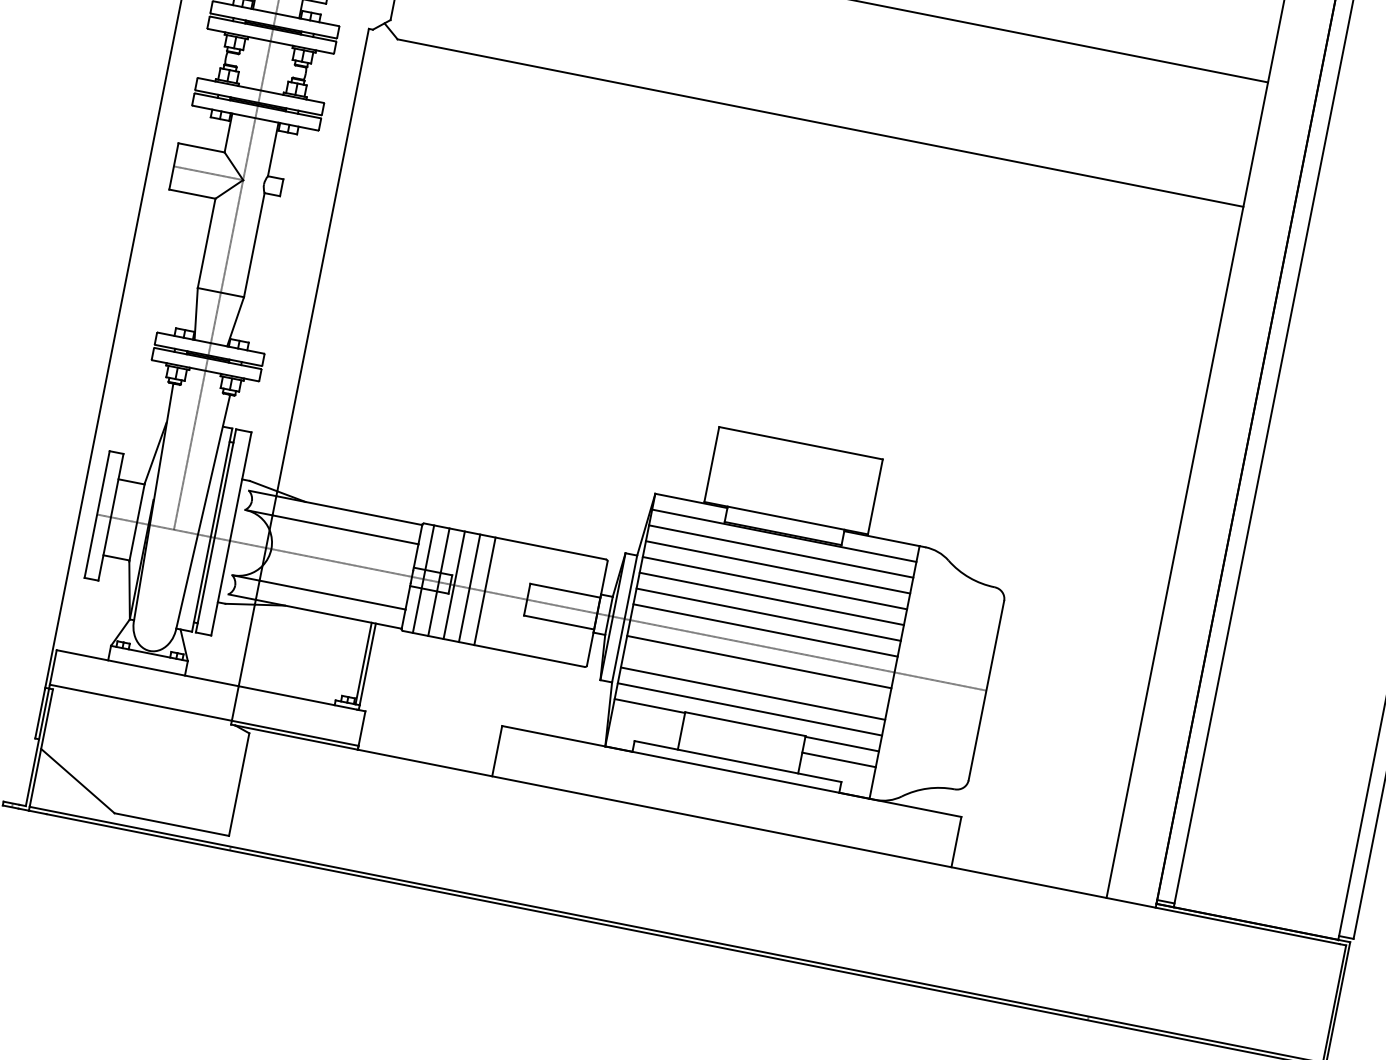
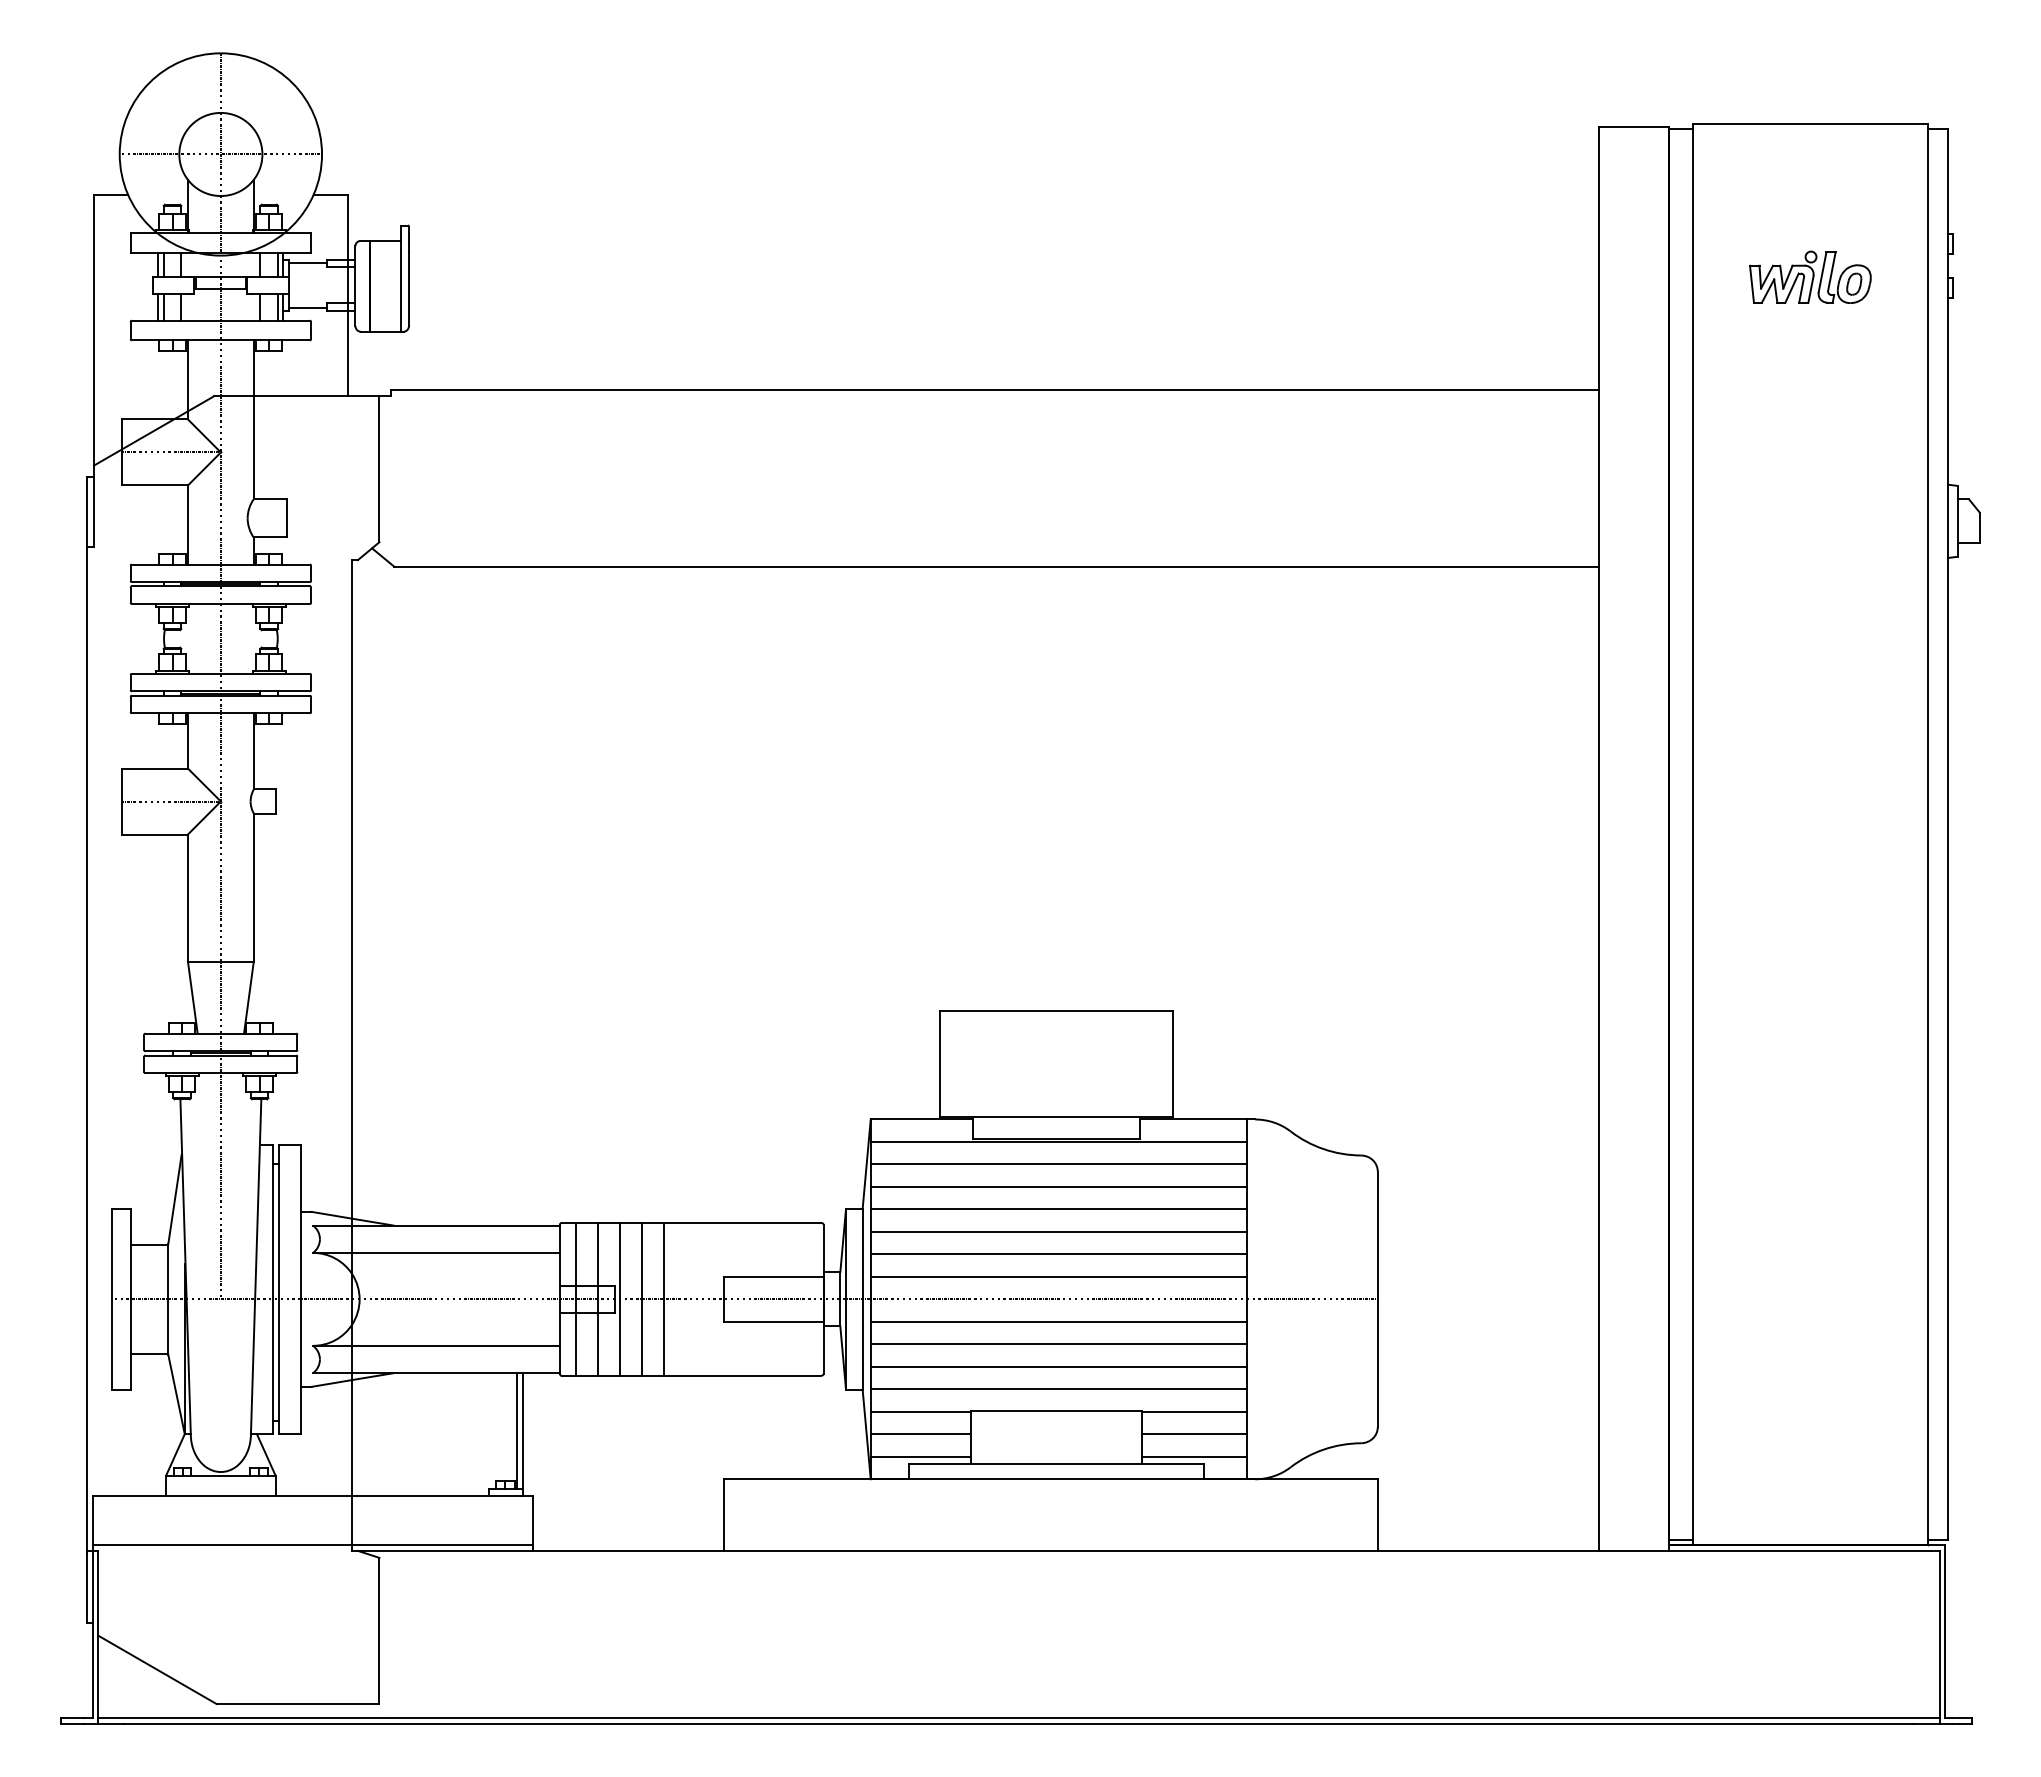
line: (755, 677) -> (1058, 1344), added
line: (646, 721) -> (920, 1434), added
line: (643, 737) -> (920, 1456), added
line: (835, 775) -> (1194, 1456), added

